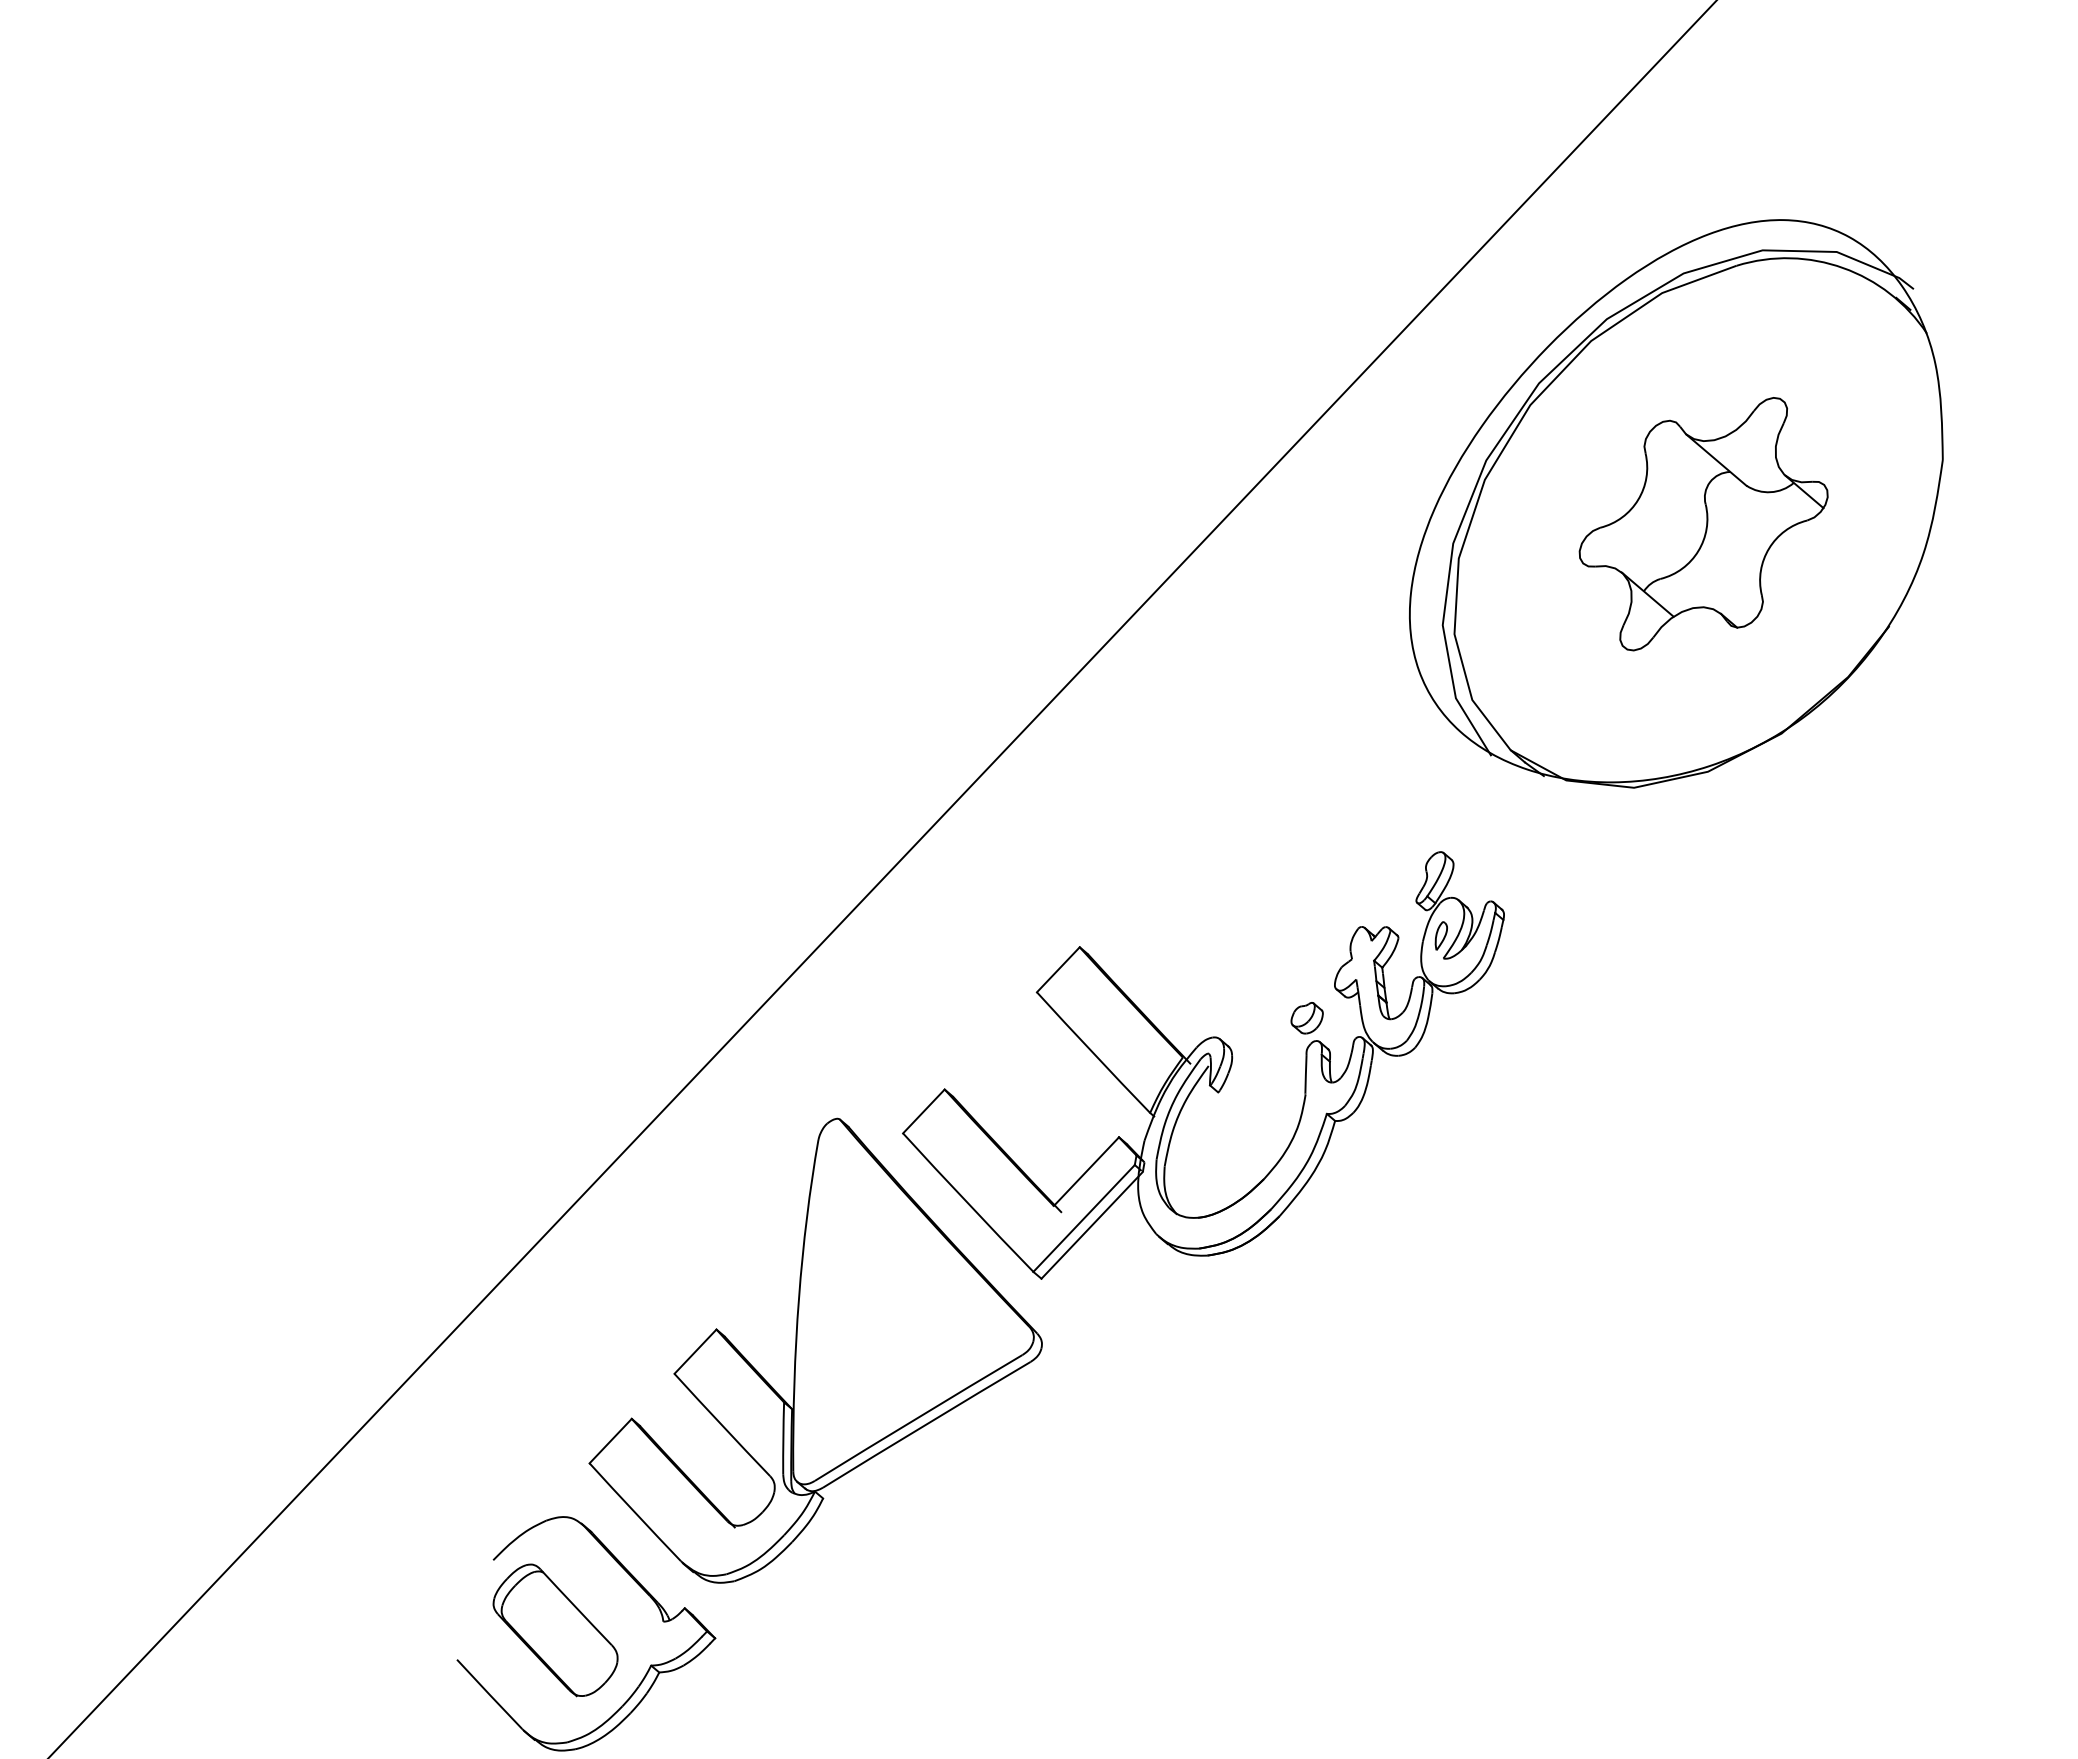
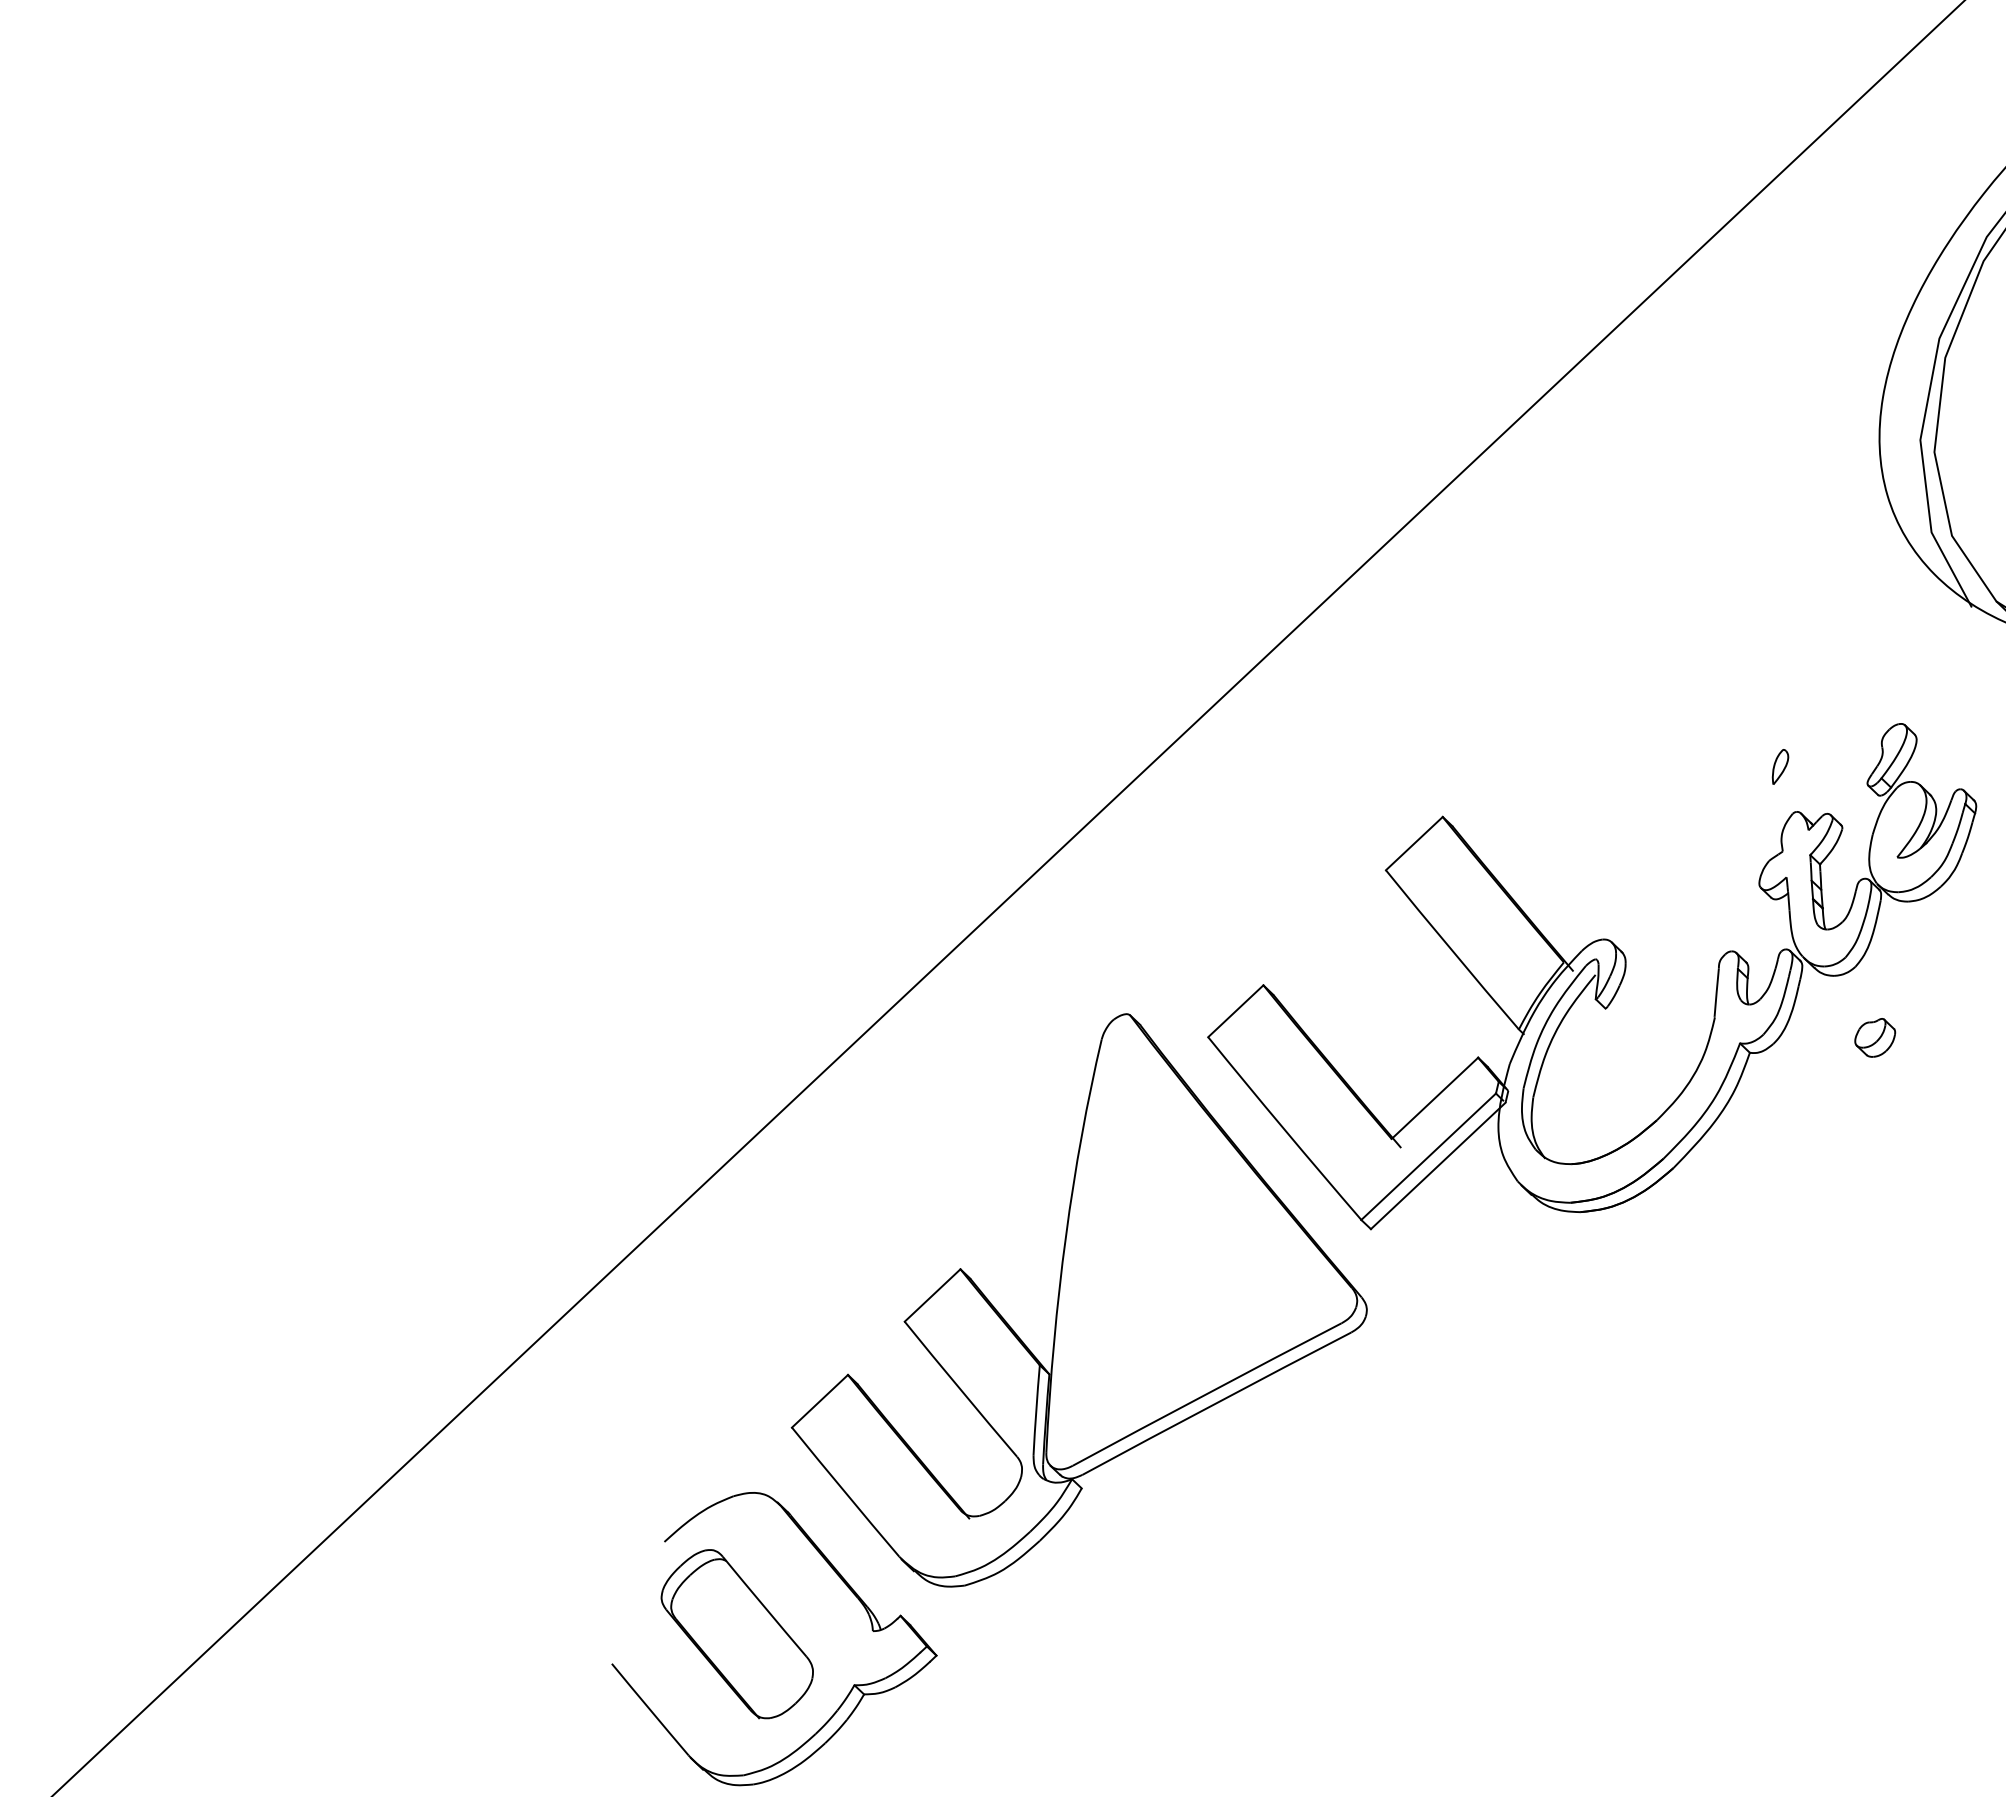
part: (1440, 935) -> (1779, 766), moved
part: (1306, 1018) -> (1874, 1038), moved

